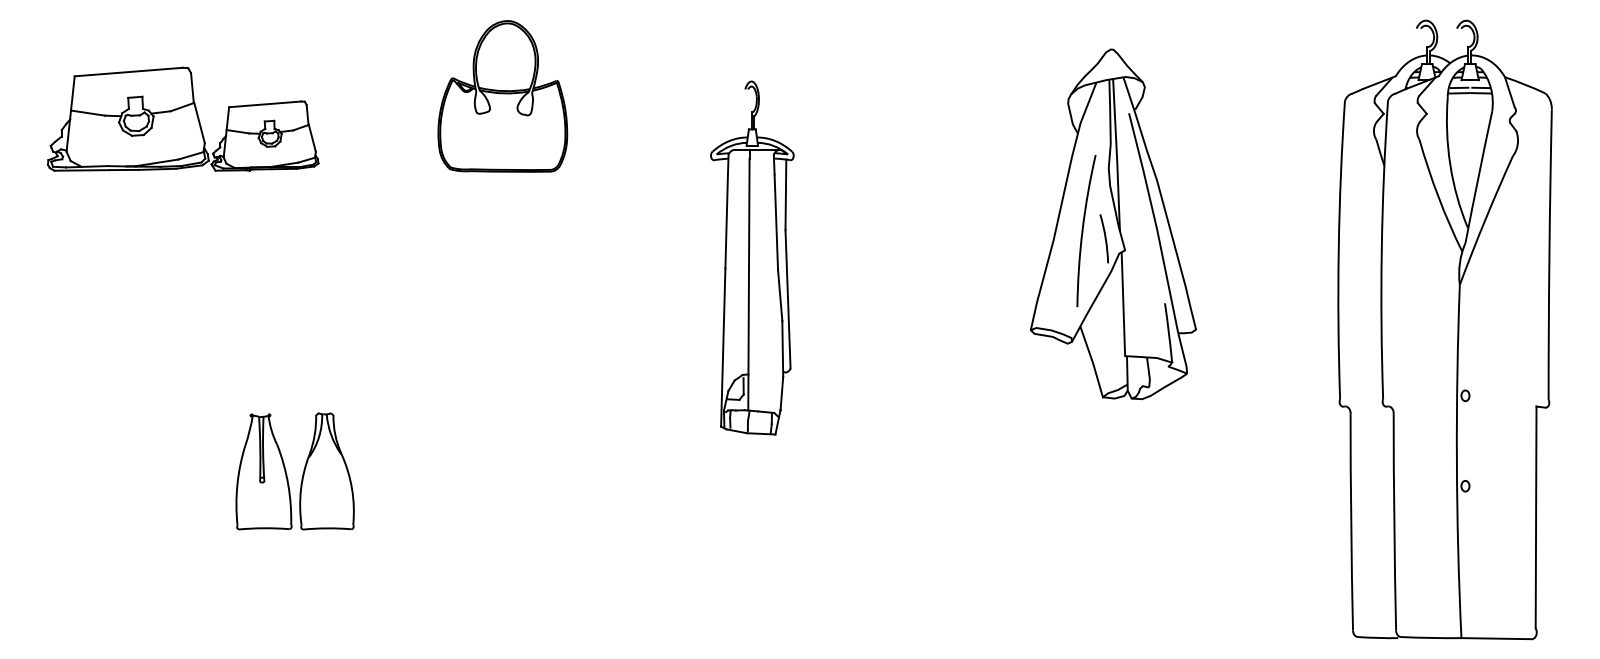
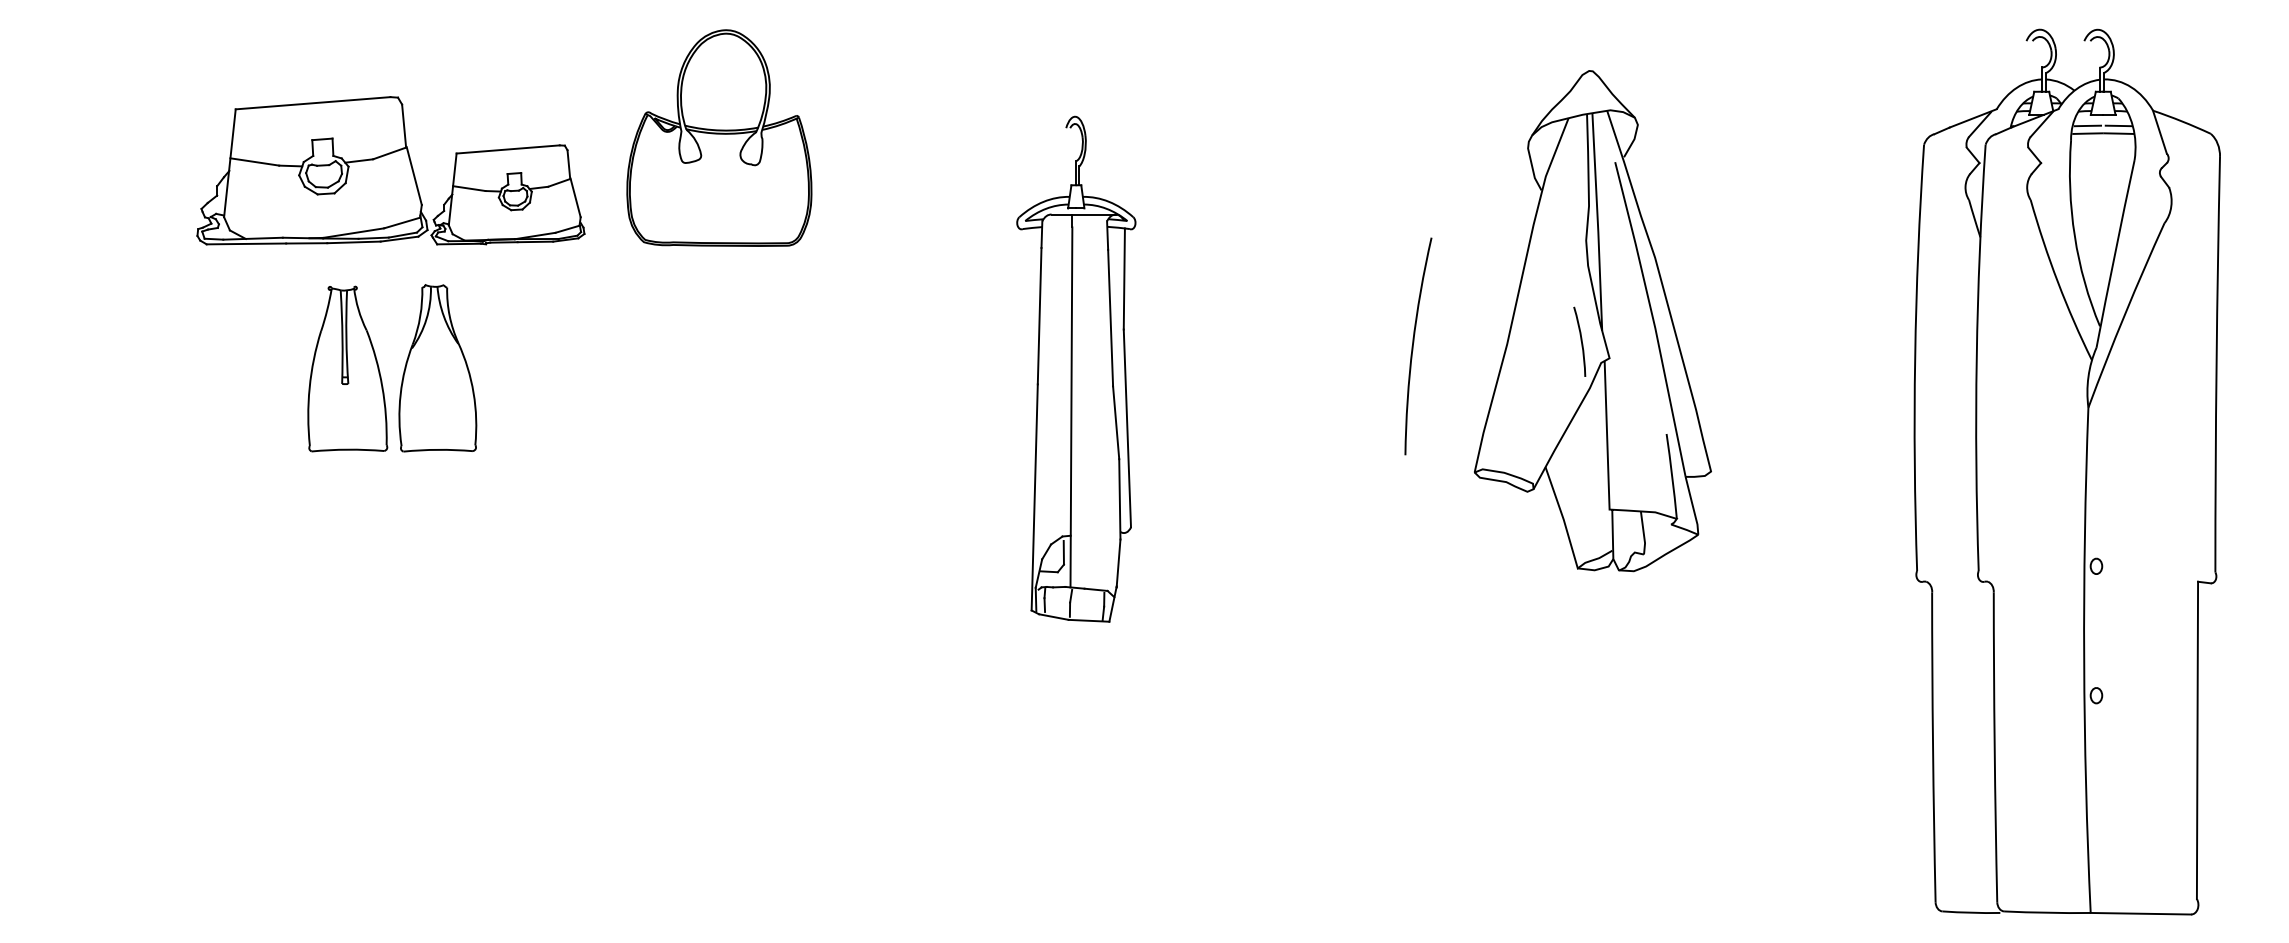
part: (182, 118) -> (389, 169), moved
arc: (1083, 231) -> (1414, 347), moved
part: (287, 474) -> (381, 372), moved

